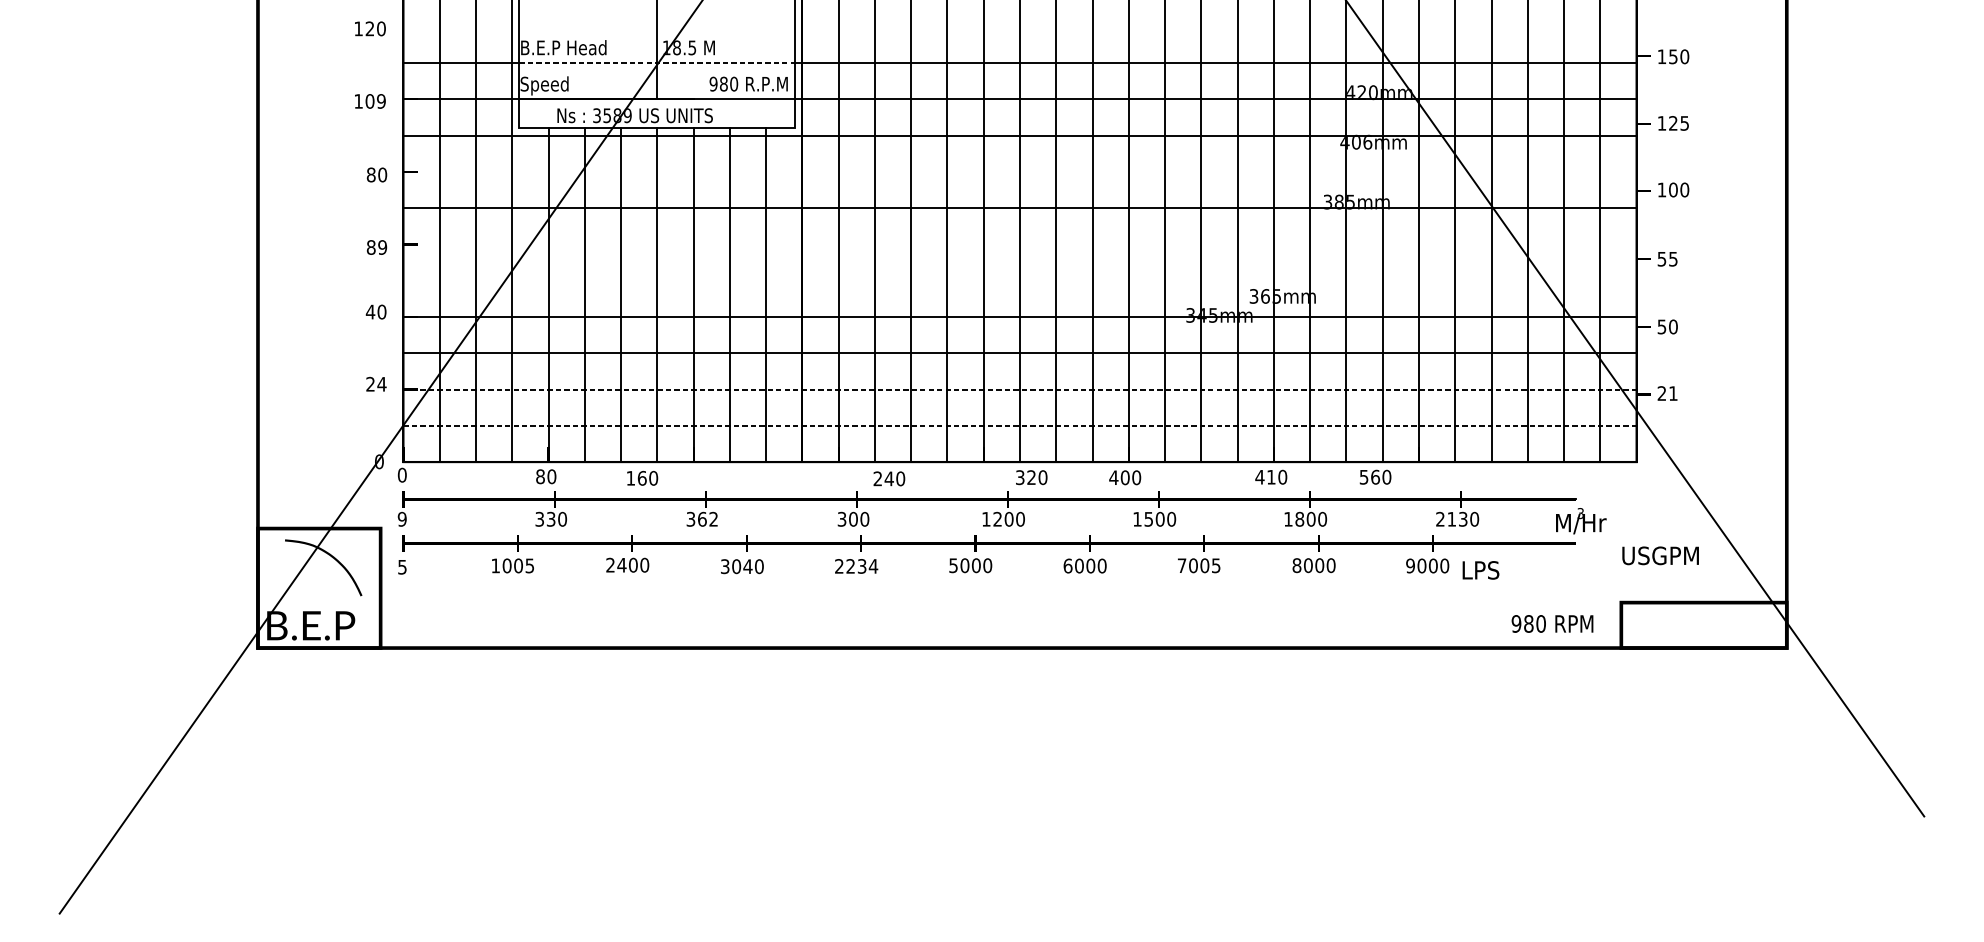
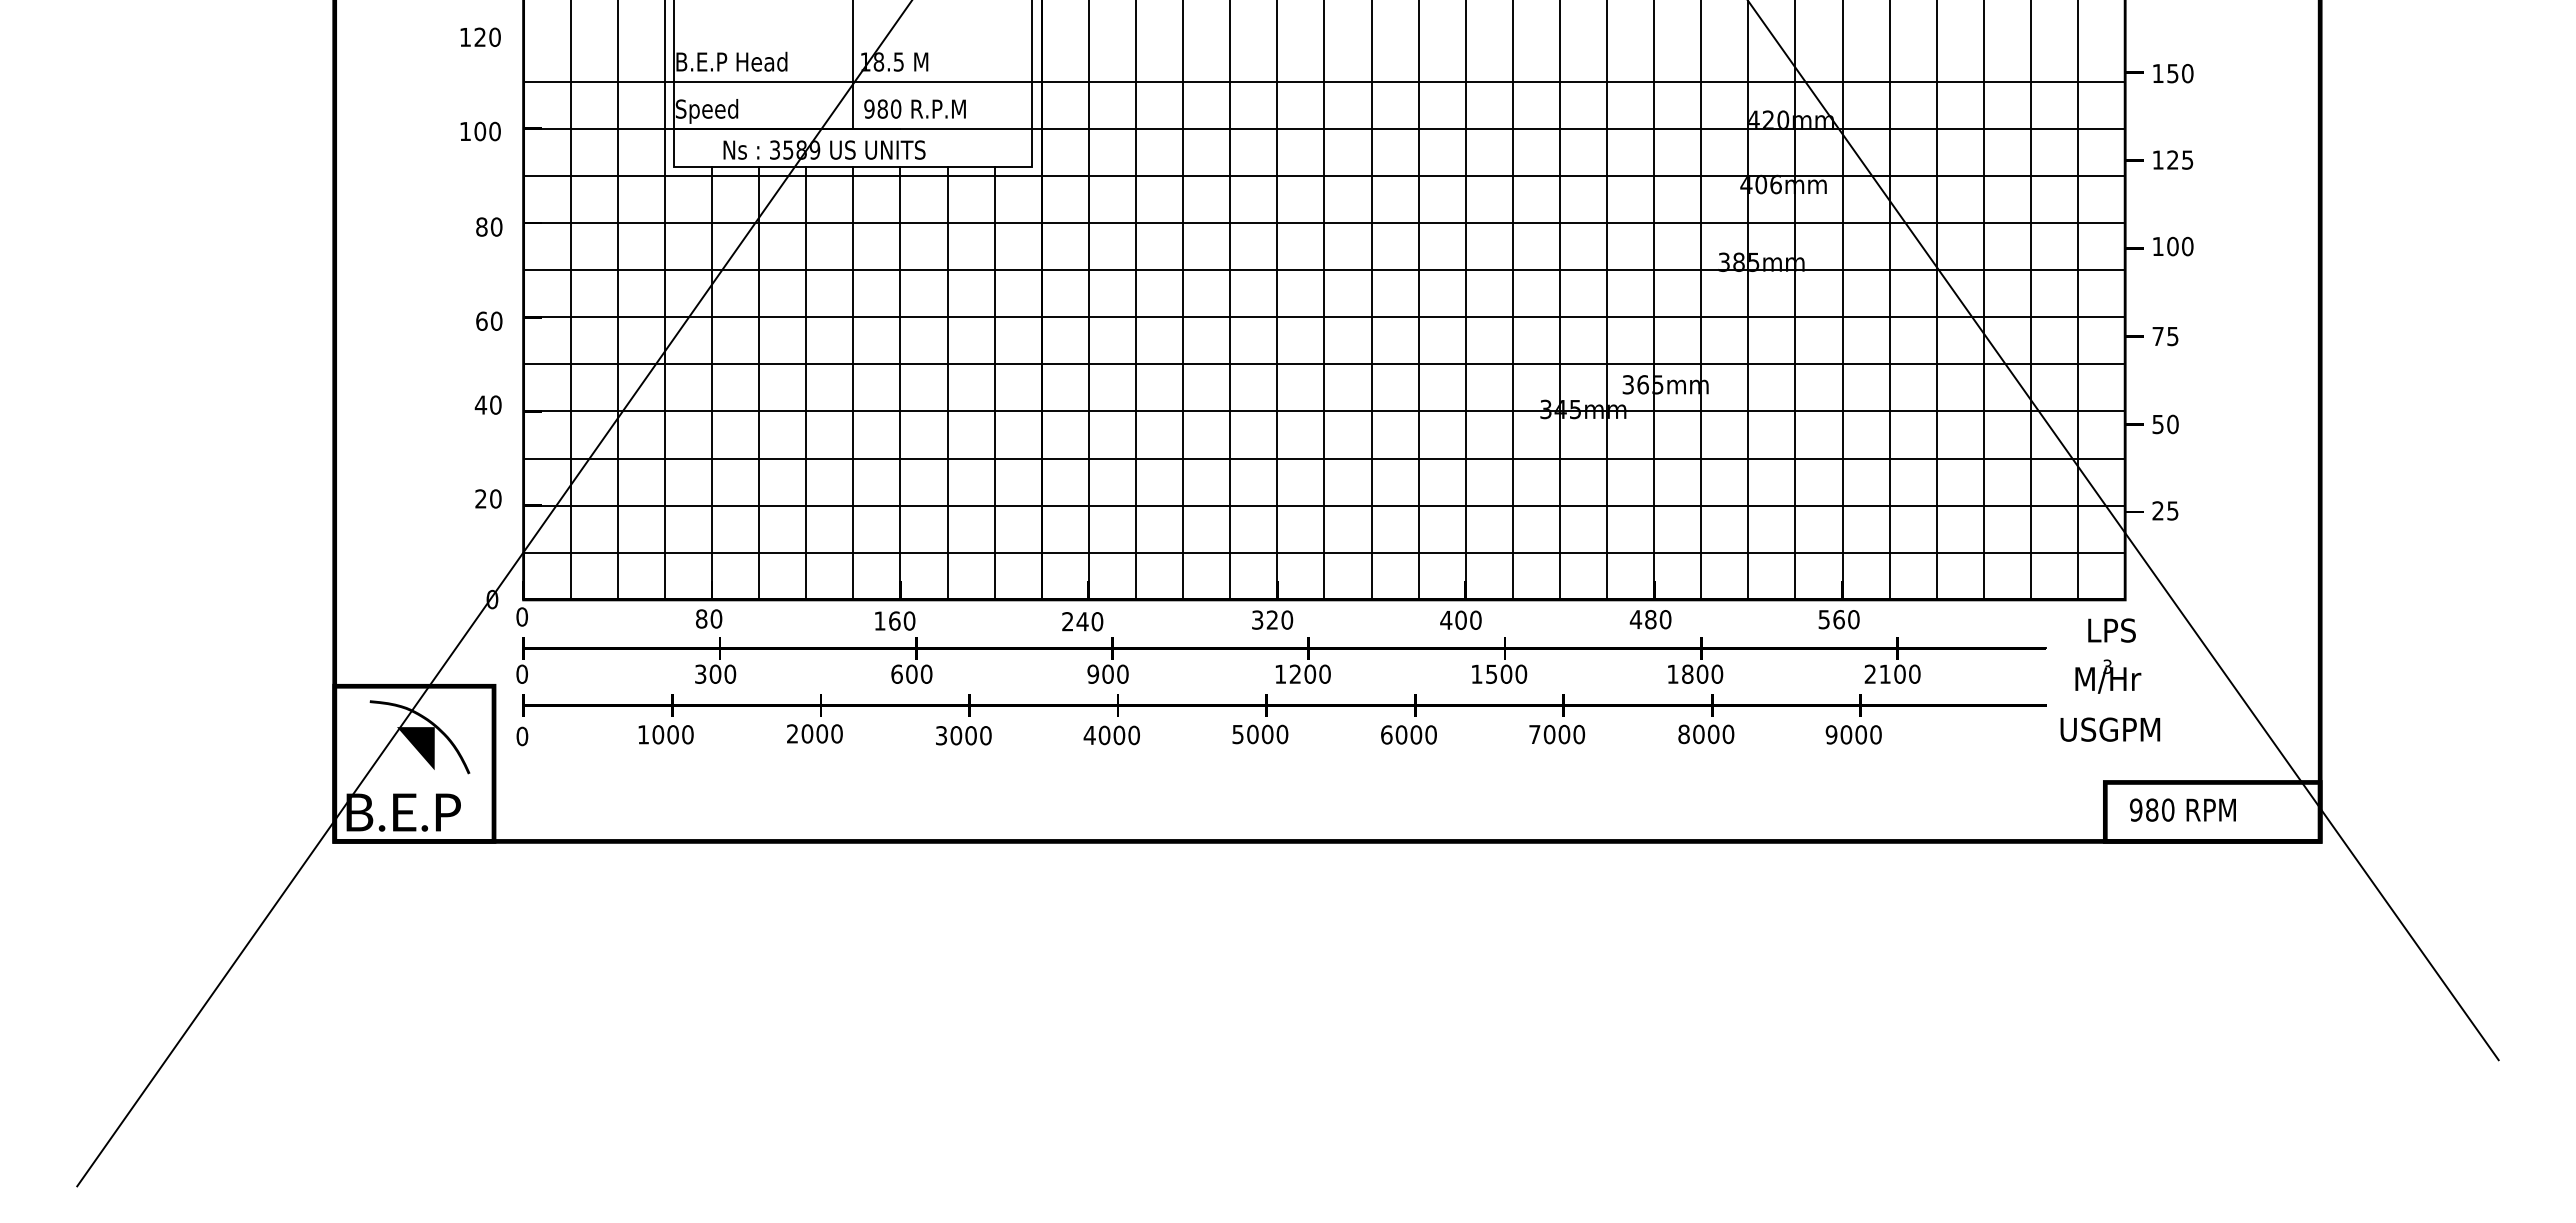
line: (657, 62) -> (853, 81), dashed -> solid
text: (748, 83) -> (914, 108), moved
text: (381, 101) -> (494, 131), 109 -> 100
line: (1020, 172) -> (1324, 223), added
line: (1020, 244) -> (1324, 317), added
text: (377, 246) -> (489, 320), 89 -> 60
text: (1661, 259) -> (2157, 336), 55 -> 75
line: (1020, 280) -> (1324, 364), added
text: (381, 383) -> (495, 498), 24 -> 20
line: (1020, 389) -> (1324, 505), dashed -> solid
text: (1673, 393) -> (2172, 510), 21 -> 25
line: (1020, 425) -> (1324, 552), dashed -> solid
text: (642, 477) -> (895, 620), moved
text: (1031, 477) -> (1272, 619), moved
text: (1271, 477) -> (1650, 619), 410 -> 480
text: (1375, 477) -> (1838, 619), moved
text: (889, 478) -> (1082, 621), moved
text: (401, 518) -> (521, 673), 9 -> 0
text: (551, 518) -> (715, 673), 330 -> 300
text: (702, 518) -> (911, 673), 362 -> 600
text: (842, 518) -> (1093, 673), 300 -> 900
text: (1462, 518) -> (1899, 673), 2130 -> 2100
text: (1581, 521) -> (2108, 676), moved
text: (1660, 555) -> (2110, 729), moved
text: (622, 564) -> (807, 733), 2400 -> 2000
text: (529, 565) -> (687, 734), 1005 -> 1000
text: (1216, 565) -> (1579, 734), 7005 -> 7000
text: (747, 566) -> (970, 735), 3040 -> 3000
text: (856, 566) -> (1111, 735), 2234 -> 4000
text: (402, 567) -> (522, 736), 5 -> 0
text: (1480, 570) -> (2111, 630), moved
fill: (320, 576) -> (415, 748), added
text: (1552, 623) -> (2182, 809), moved

